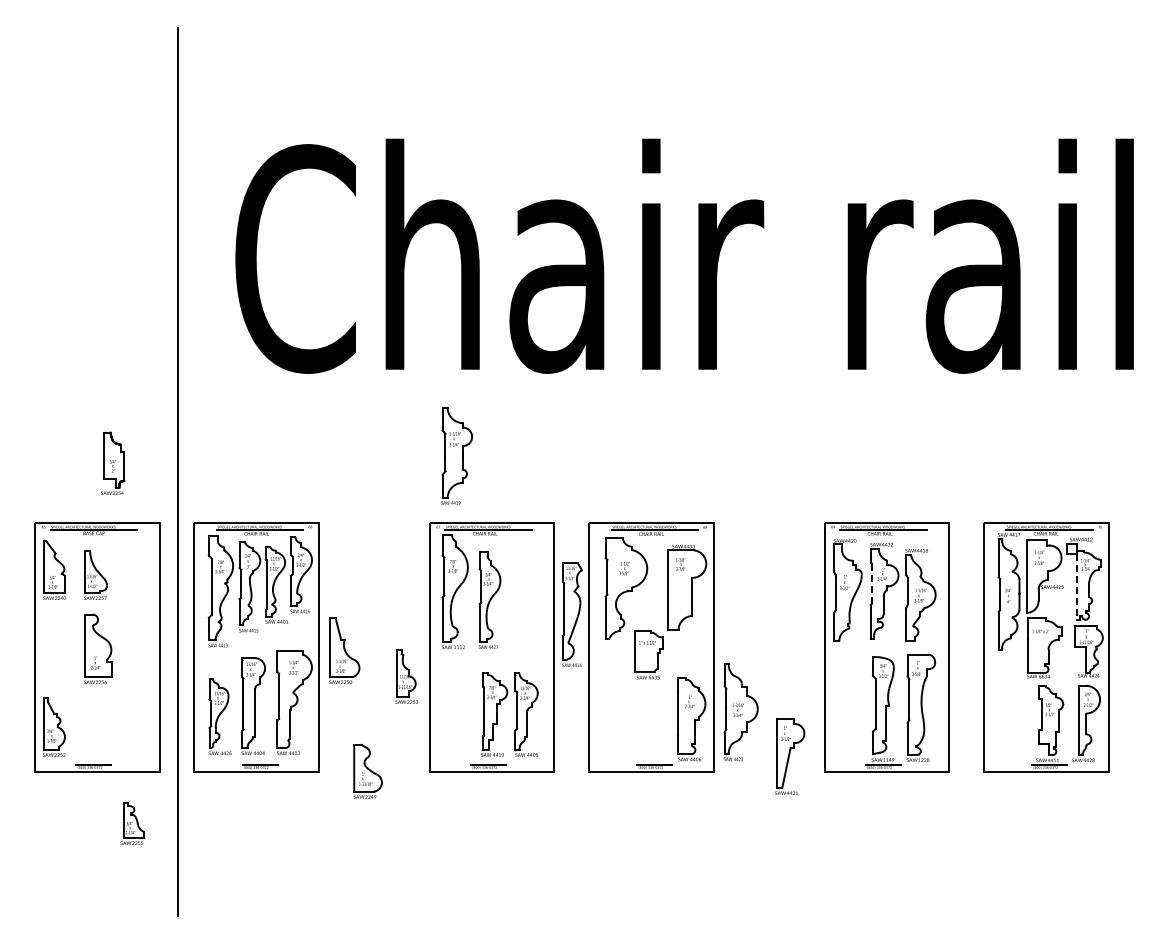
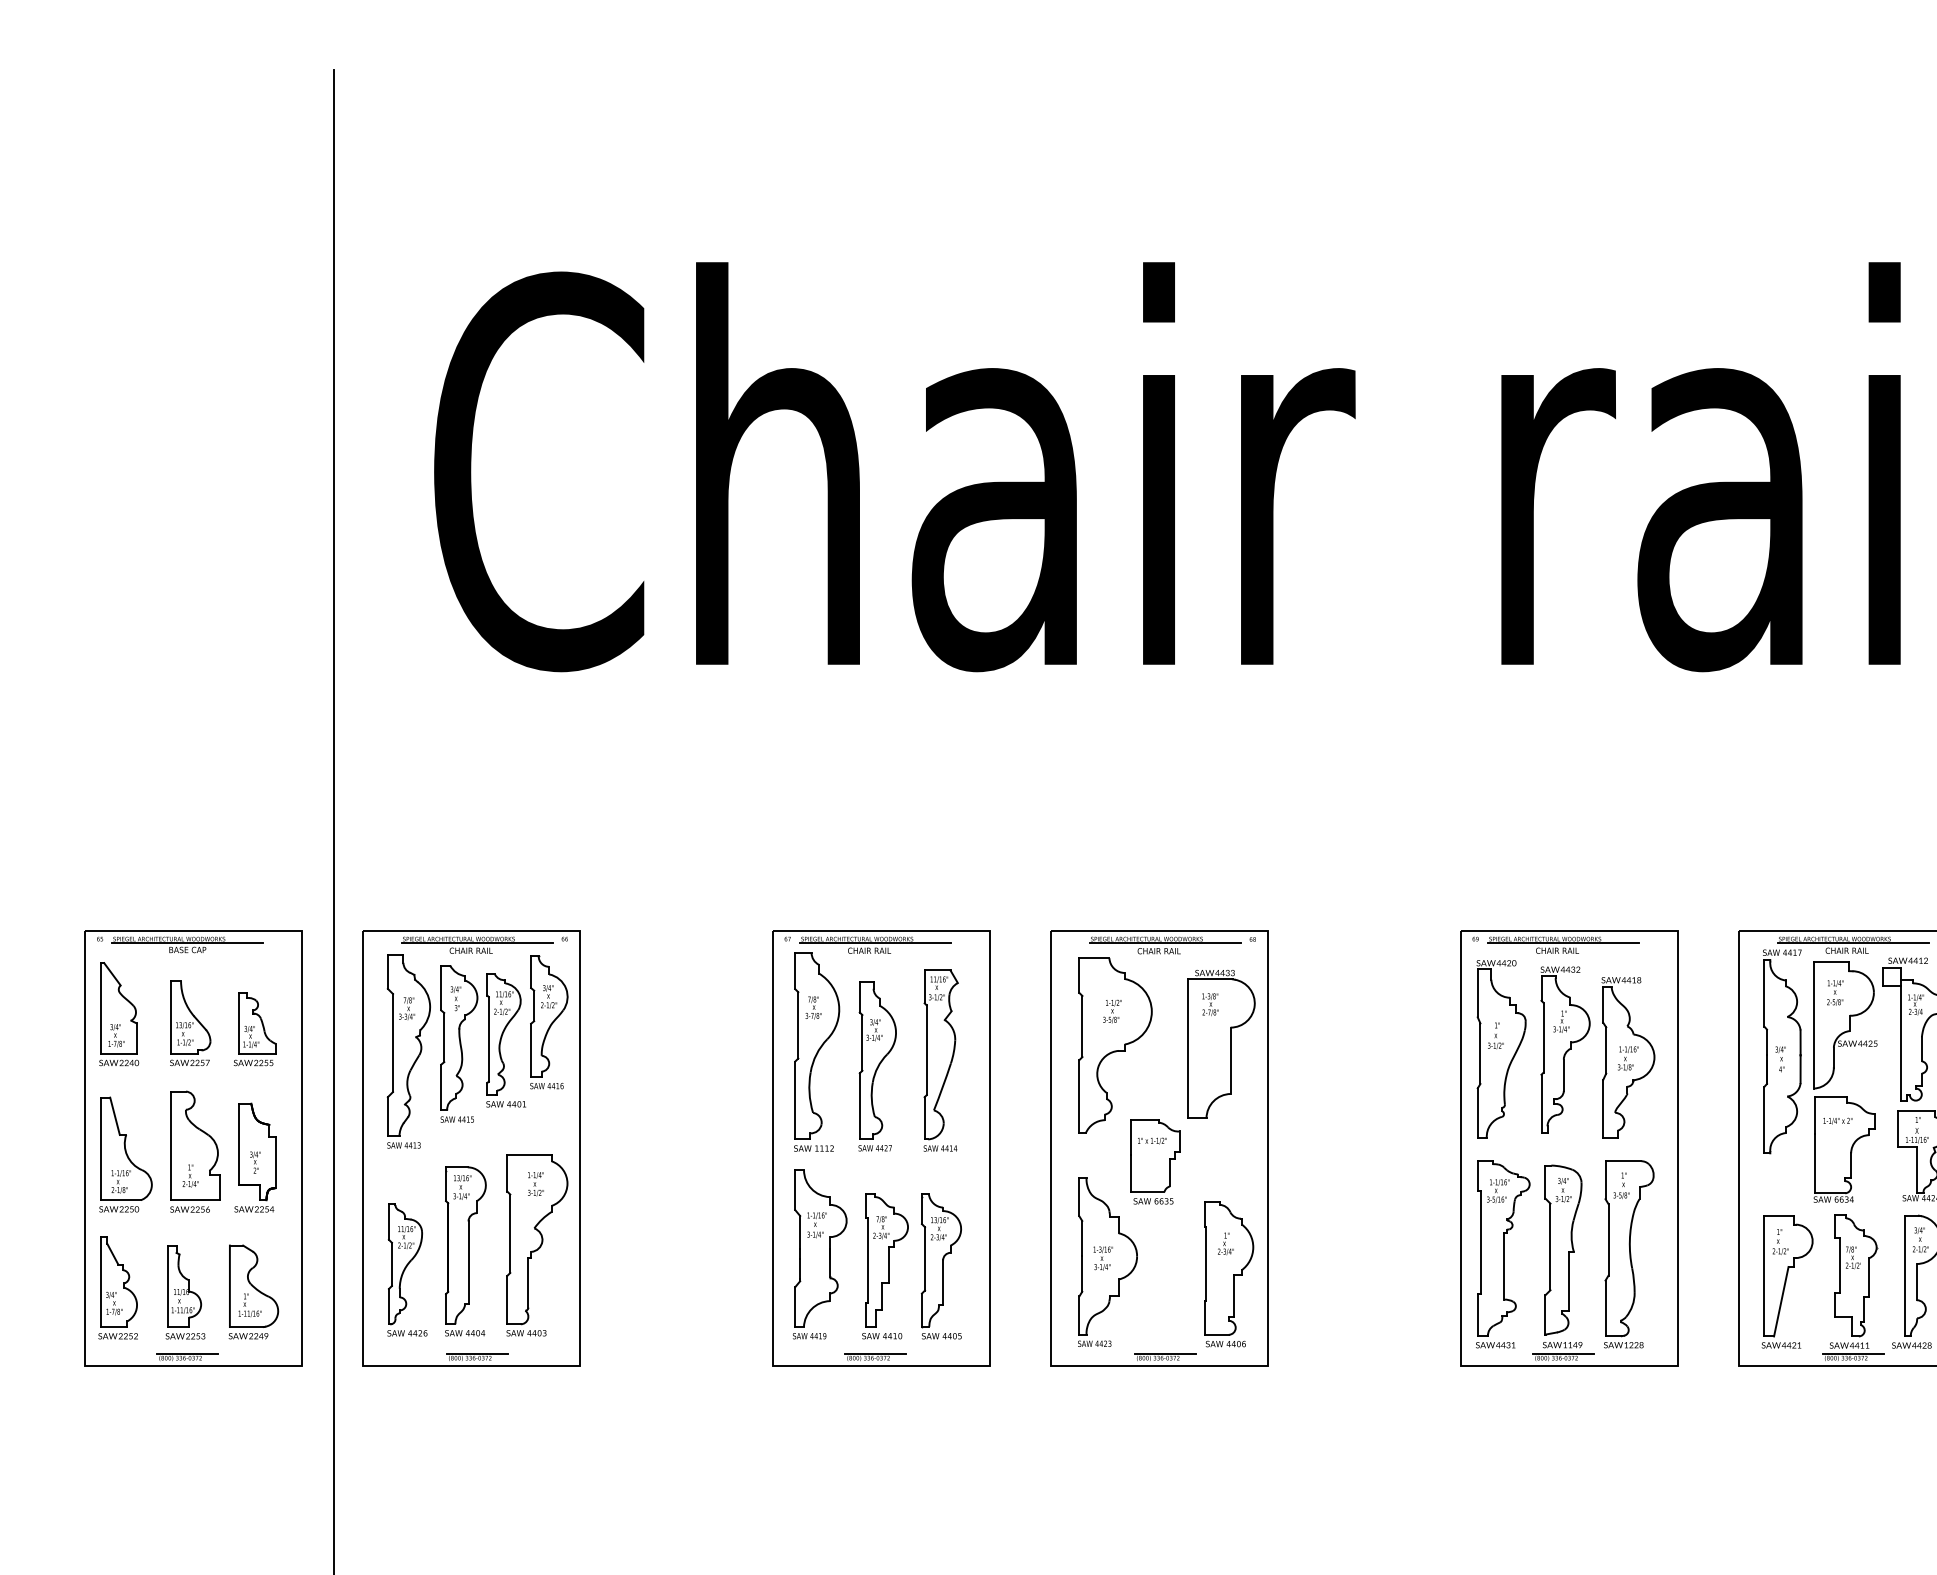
part: (456, 455) -> (819, 1253), moved
part: (113, 462) -> (256, 1155), moved
line: (872, 583) -> (1544, 1037), dashed -> solid
line: (1076, 586) -> (1899, 1042), dashed -> solid
part: (571, 614) -> (939, 1060), moved
part: (344, 650) -> (125, 1154), moved
part: (406, 676) -> (185, 1291), moved
part: (848, 707) -> (1502, 1253), added
part: (740, 712) -> (1106, 1262), moved
part: (790, 756) -> (1788, 1281), moved
part: (367, 770) -> (253, 1290), moved
part: (132, 823) -> (254, 1028), moved

